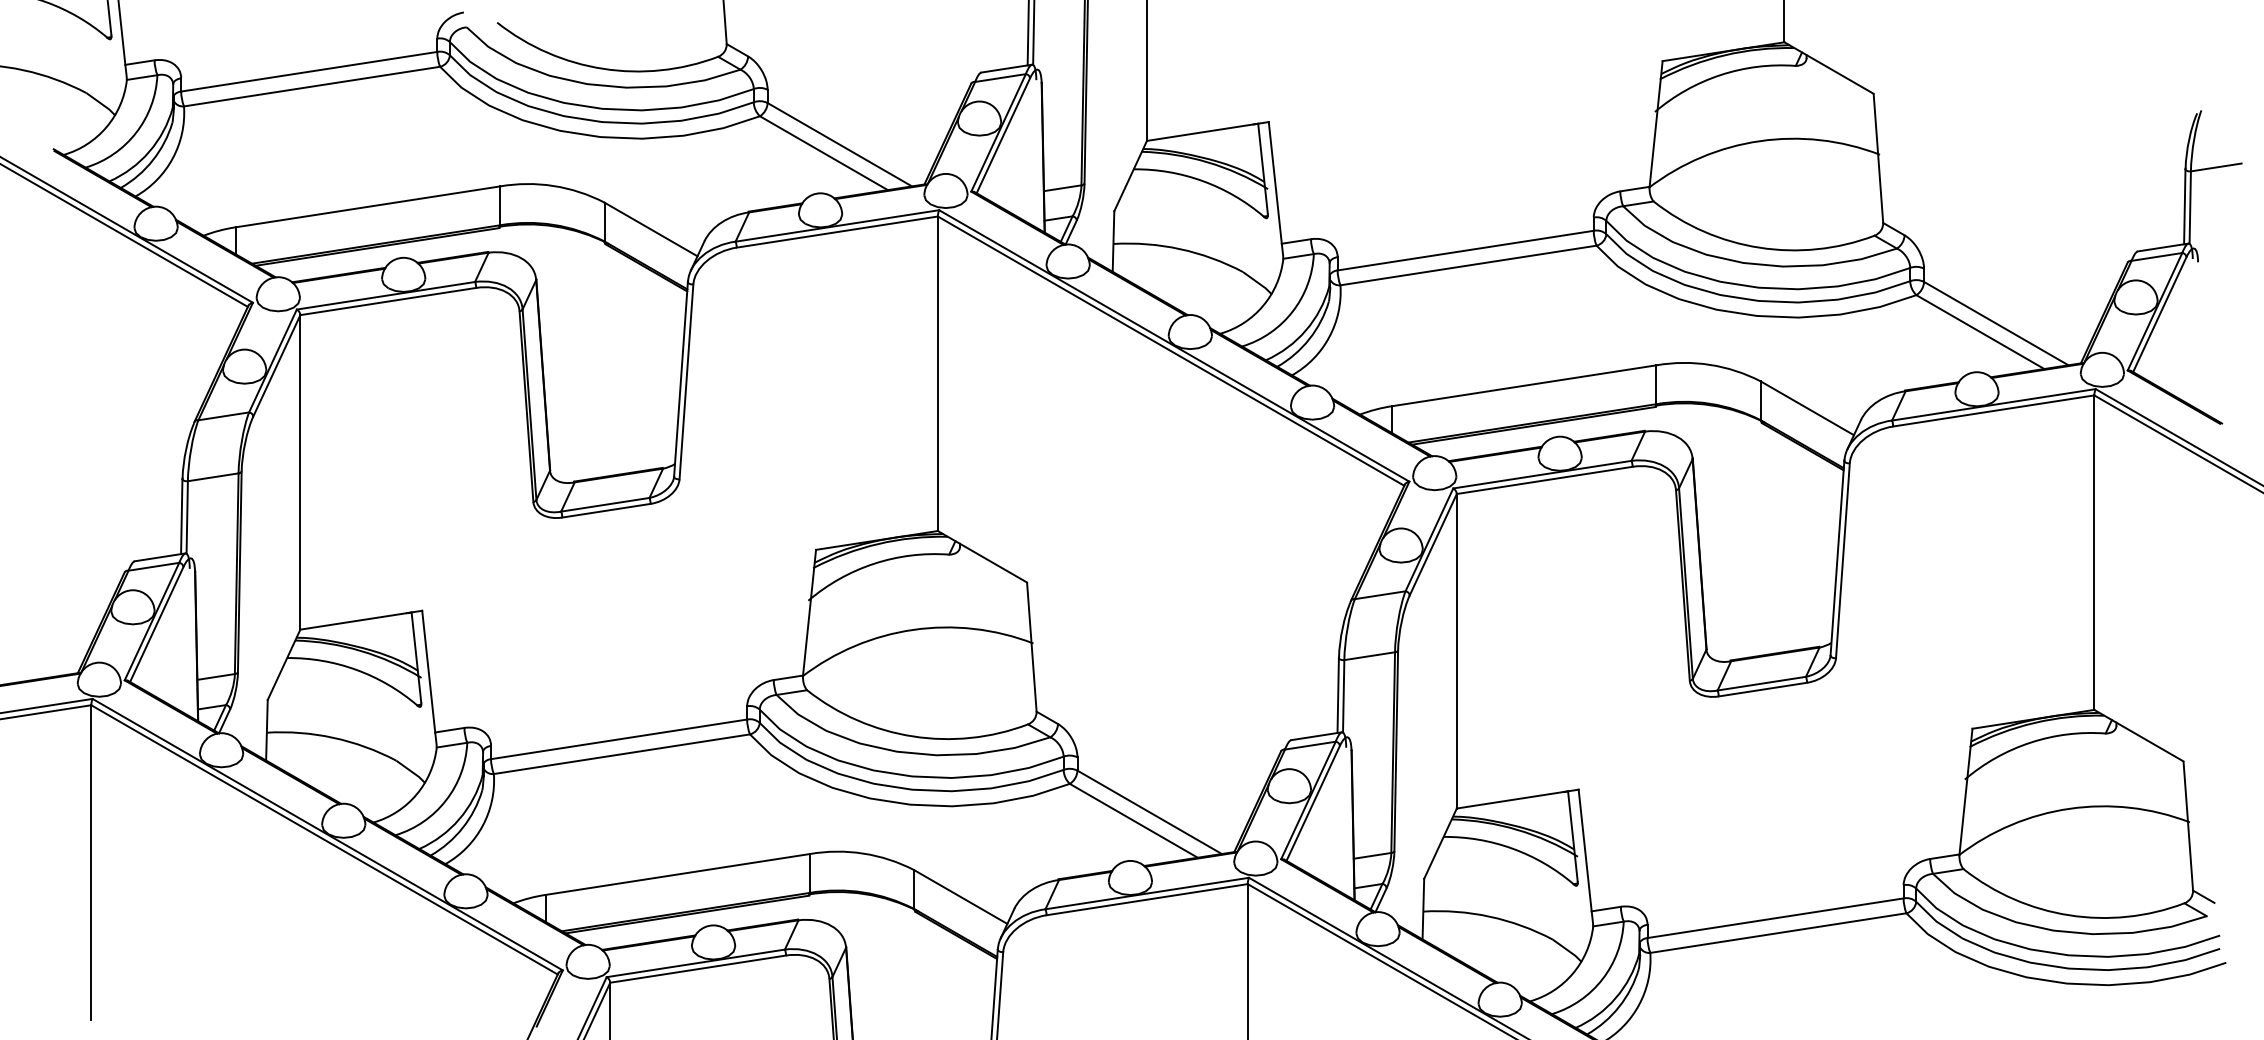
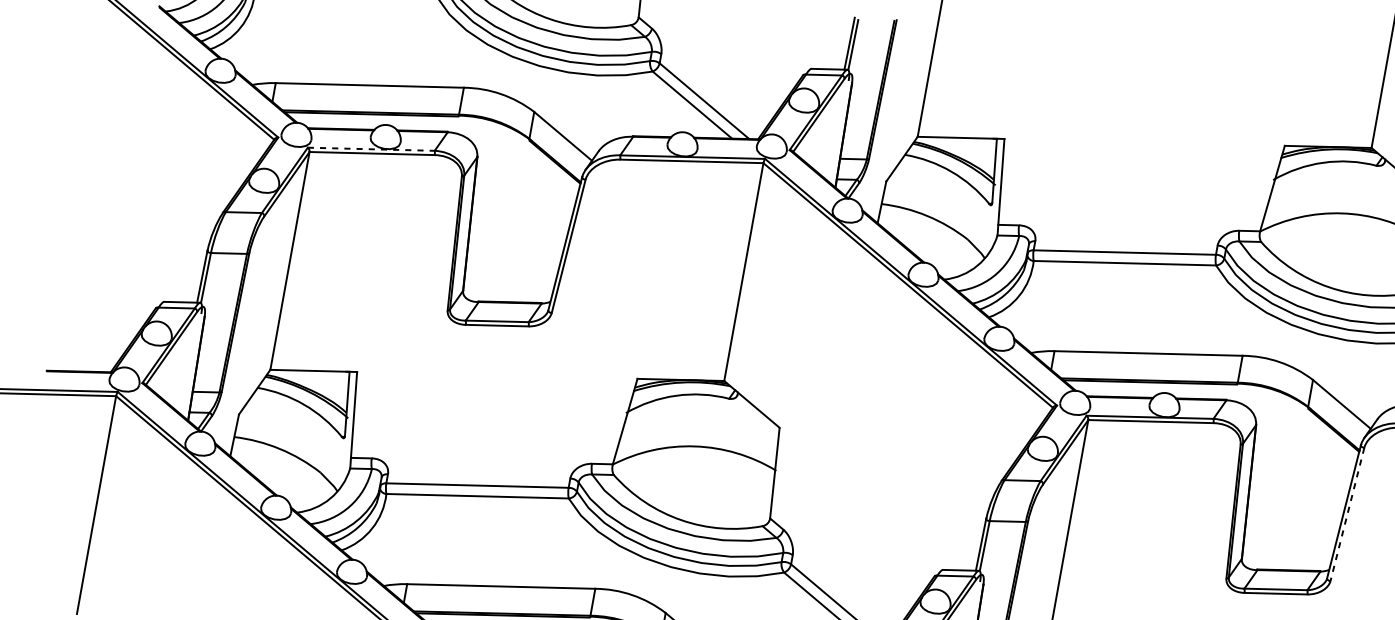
line: (386, 295) -> (371, 149), solid -> dashed
line: (1842, 560) -> (1347, 514), solid -> dashed

